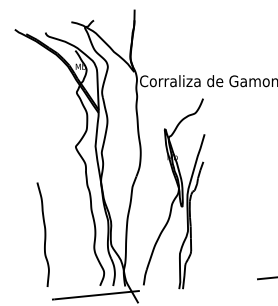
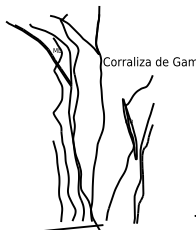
curve: (44, 234) -> (58, 181), moved

